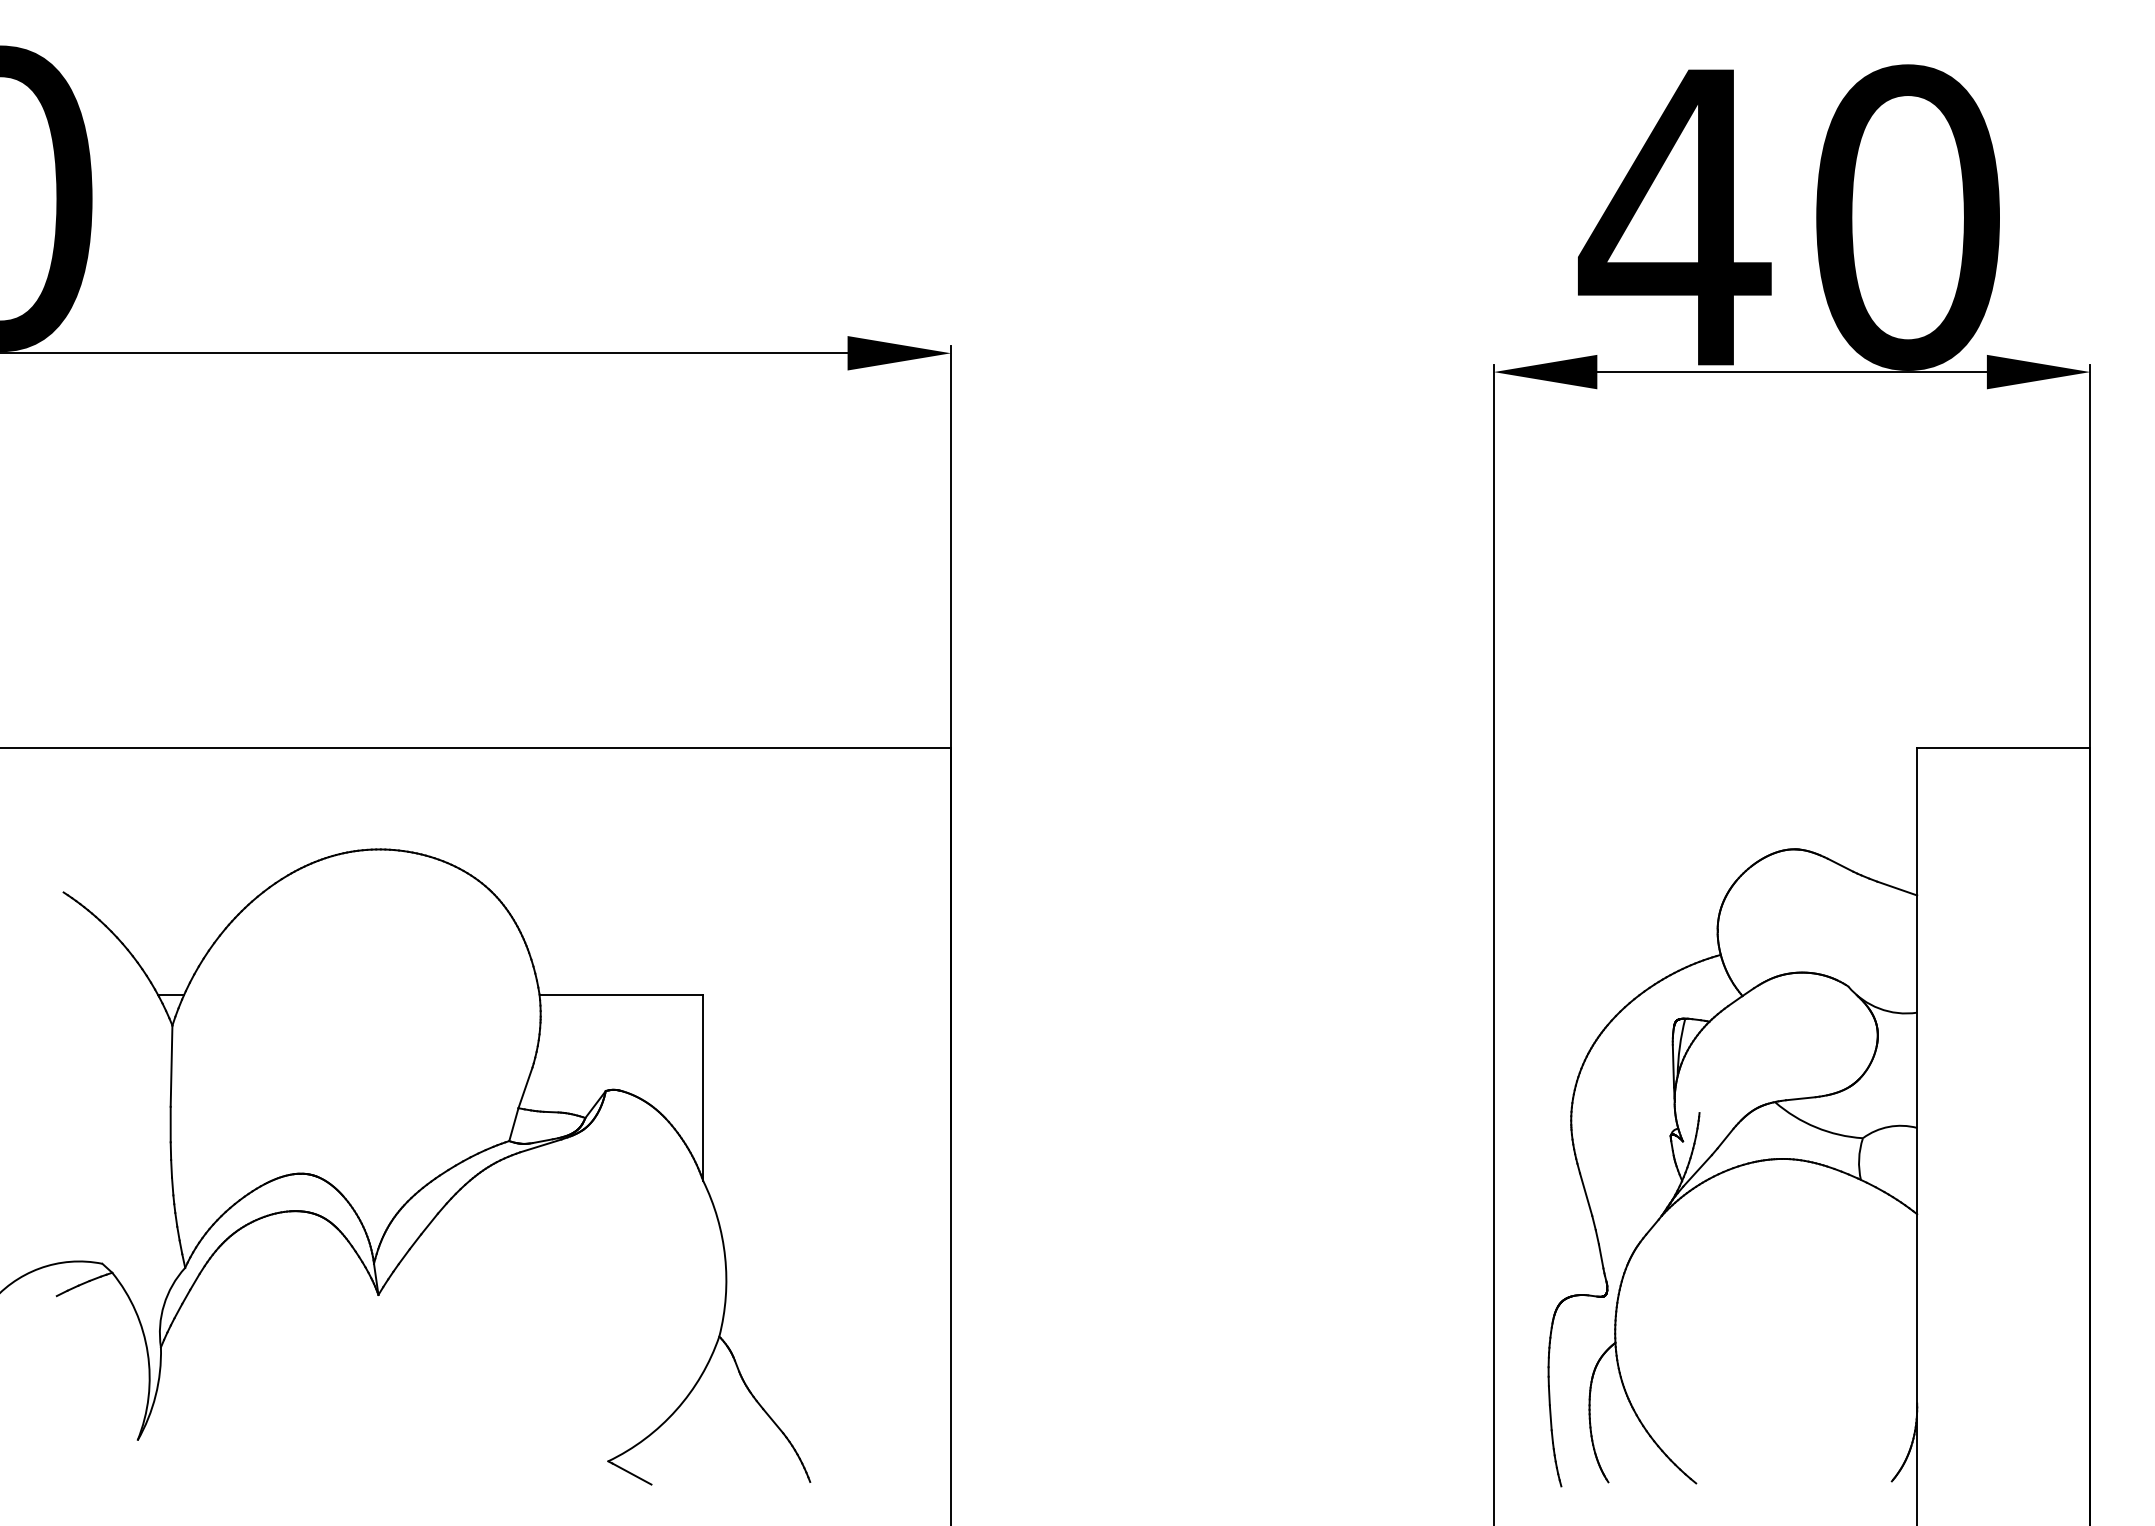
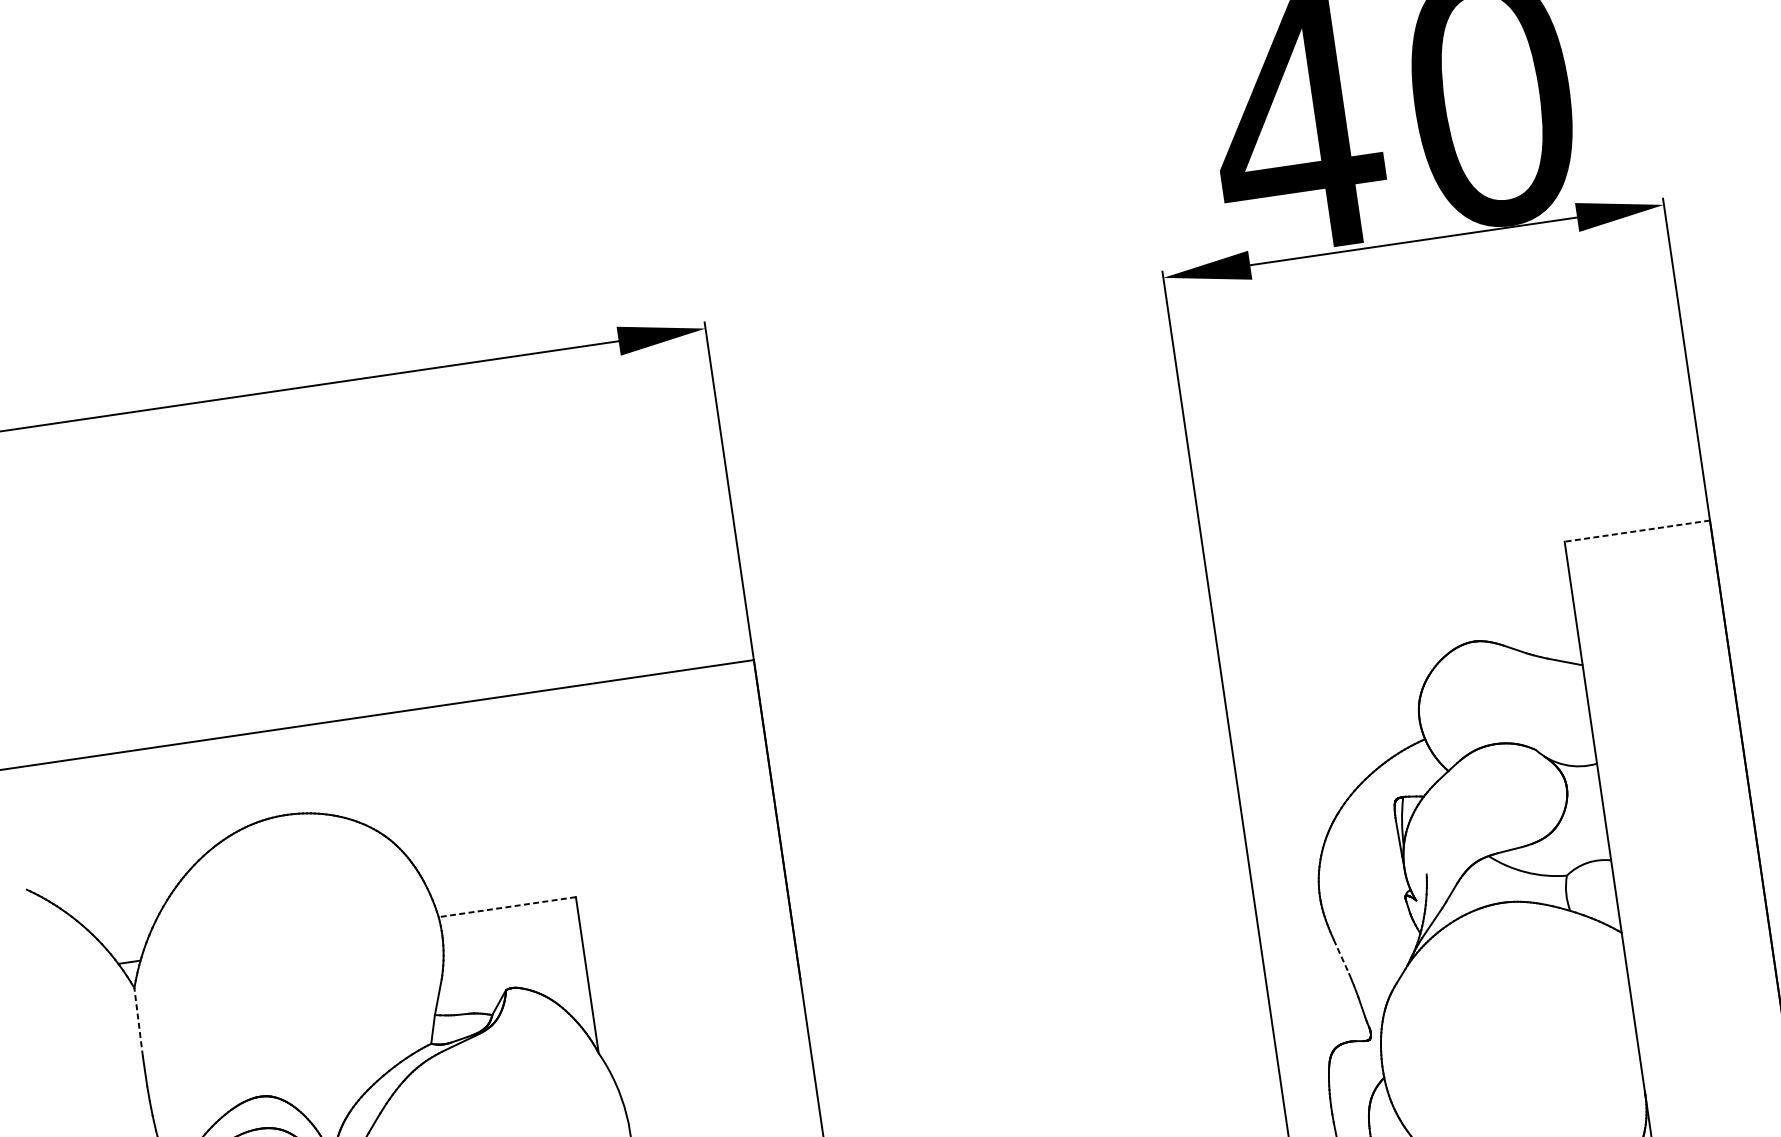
line: (2003, 748) -> (1637, 531), solid -> dashed
line: (621, 994) -> (507, 907), solid -> dashed
line: (171, 1066) -> (138, 1022), solid -> dashed
line: (1586, 1195) -> (1341, 957), solid -> dashed

